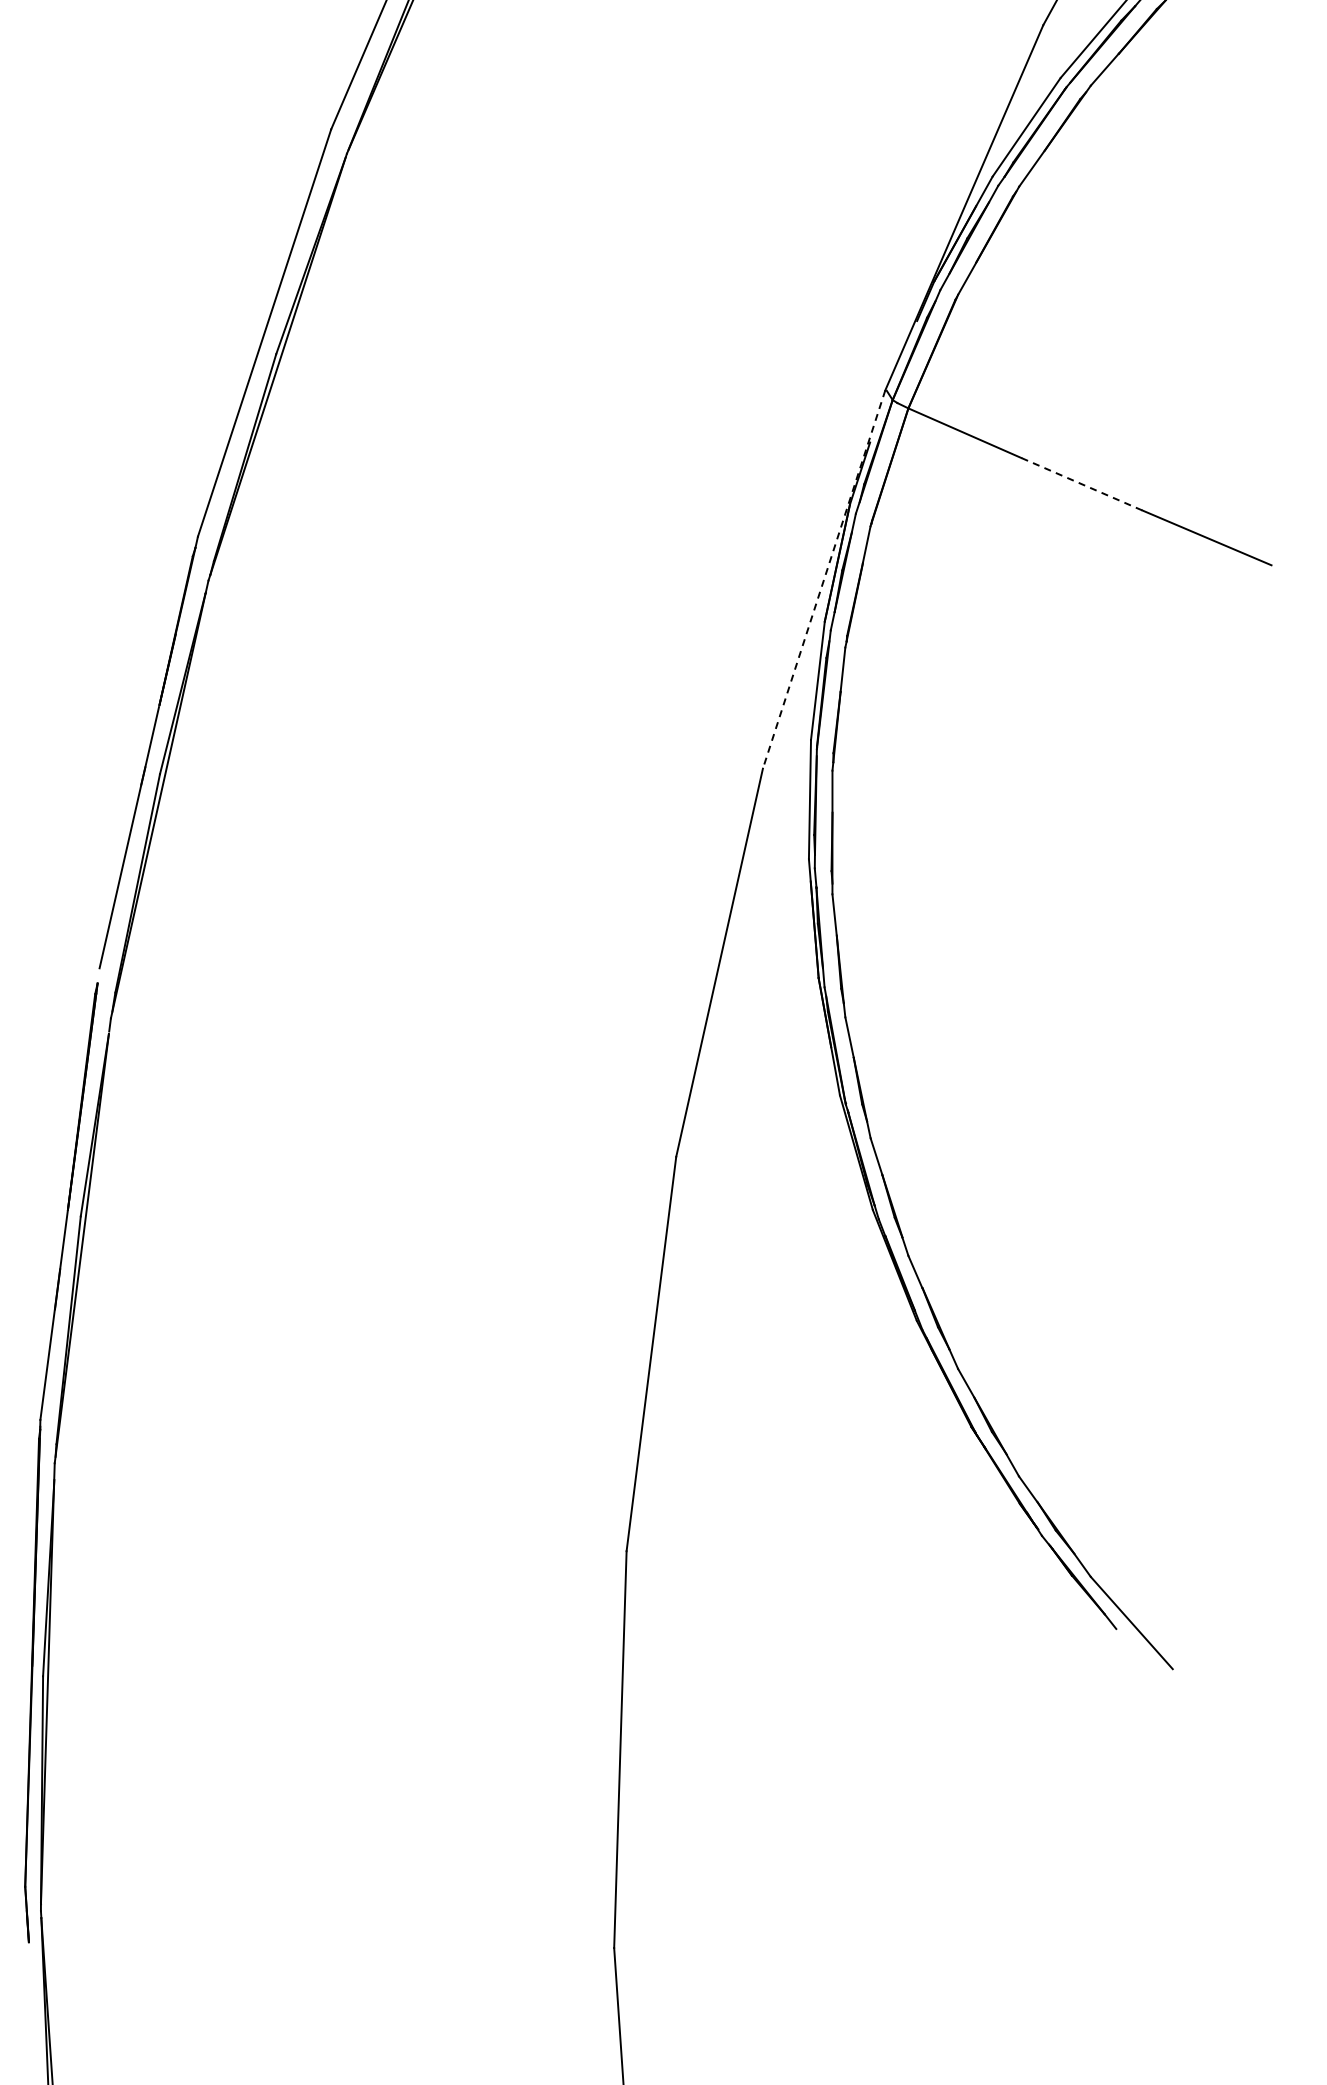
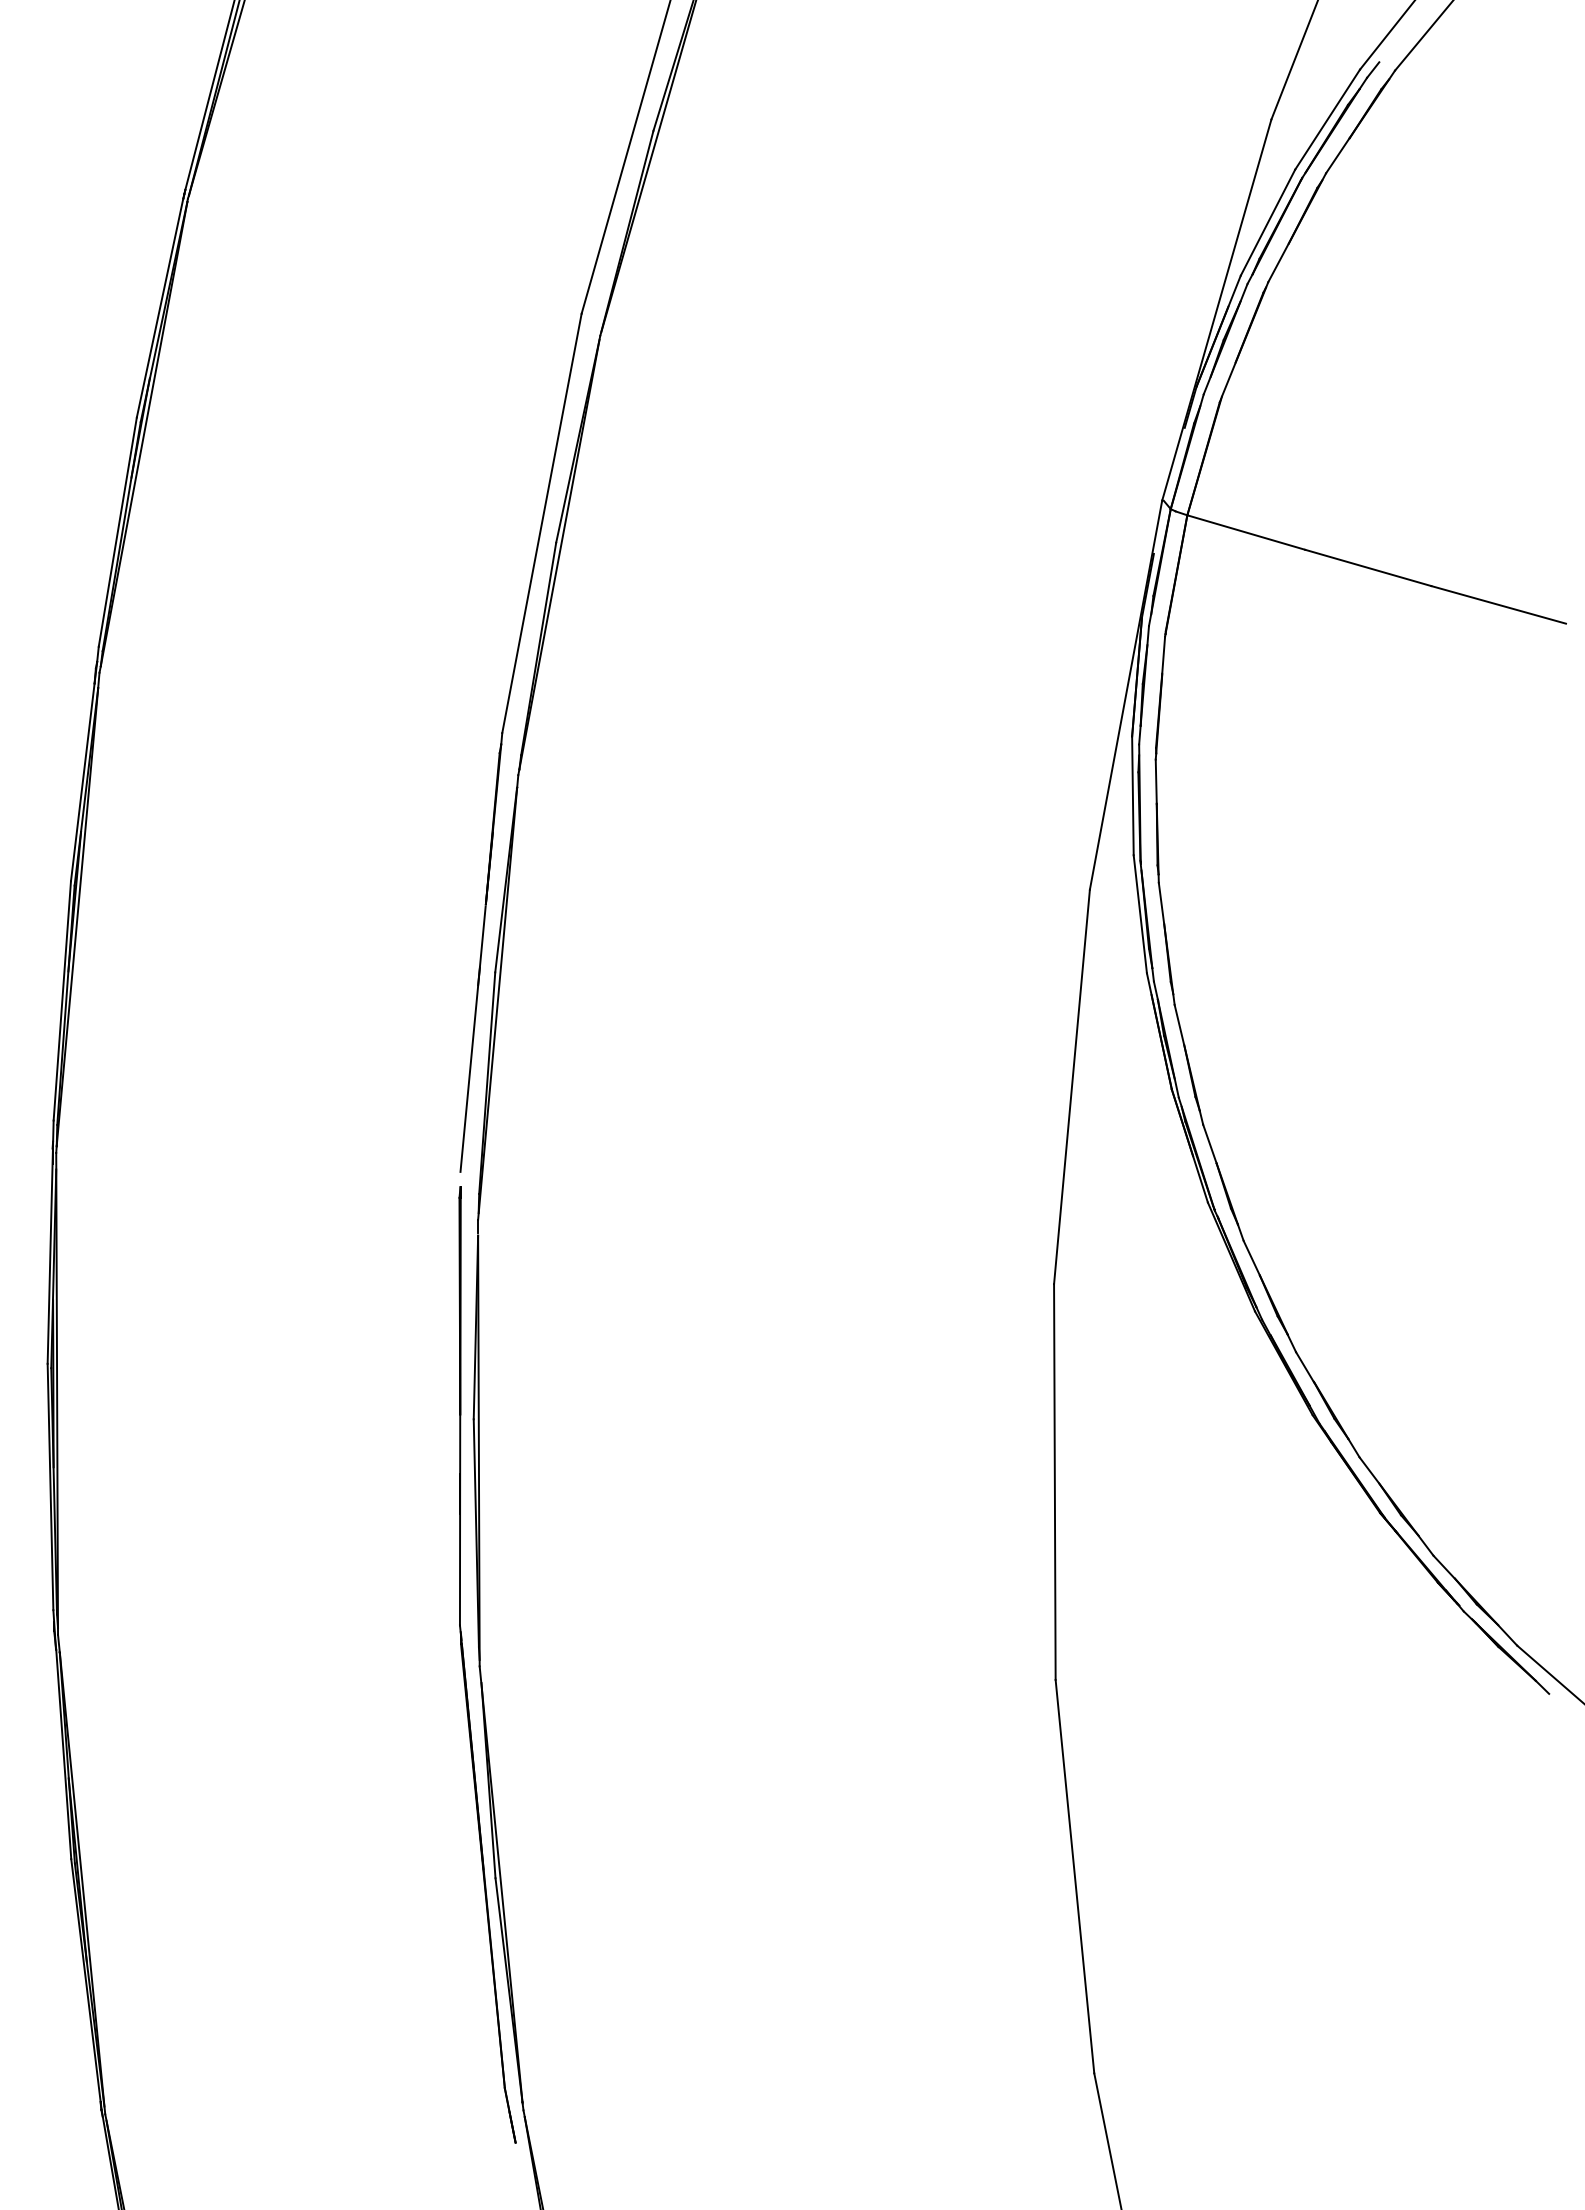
line: (1082, 483) -> (1368, 567), dashed -> solid
line: (824, 579) -> (1126, 695), dashed -> solid

